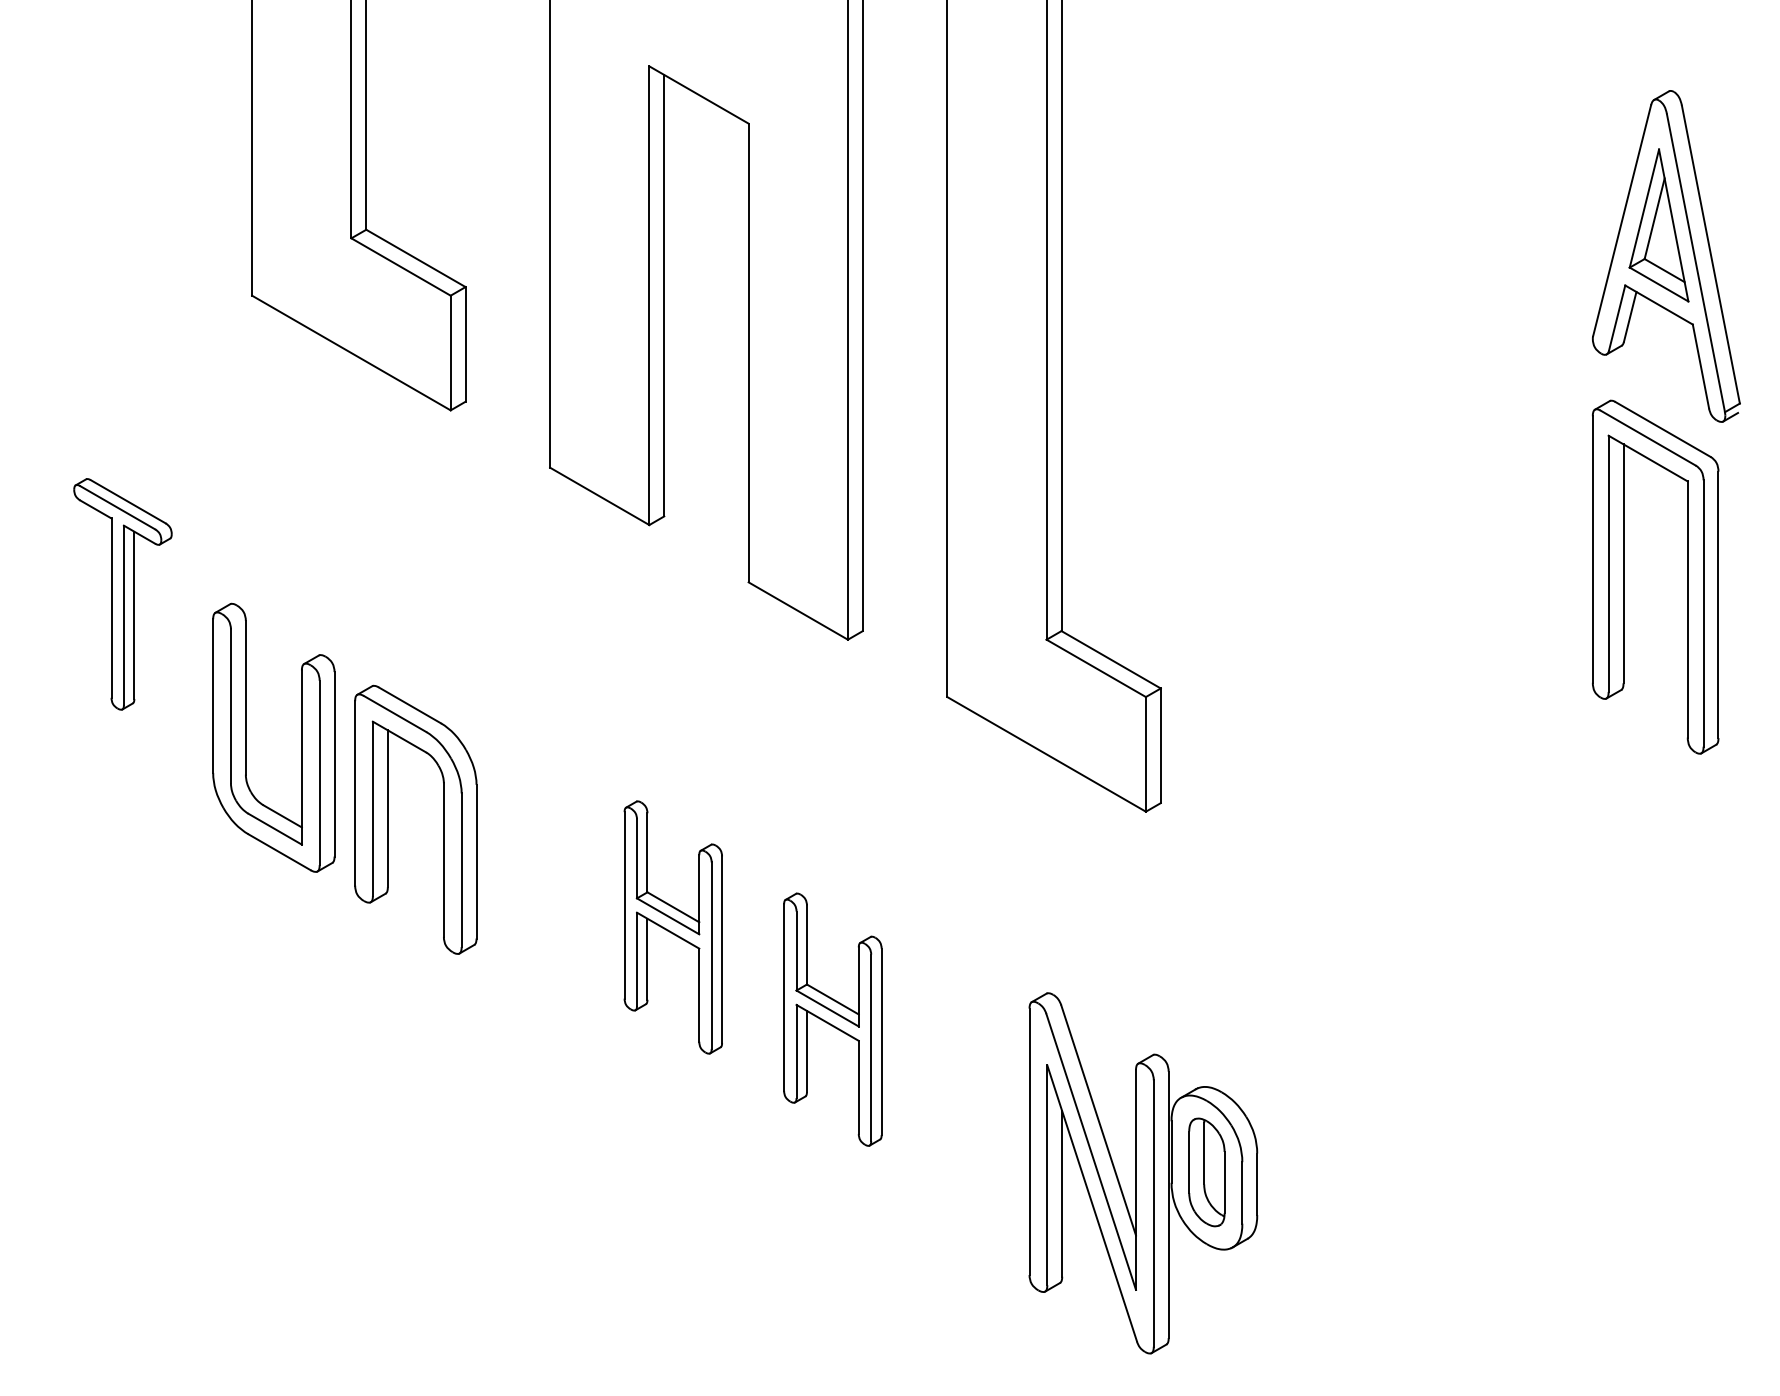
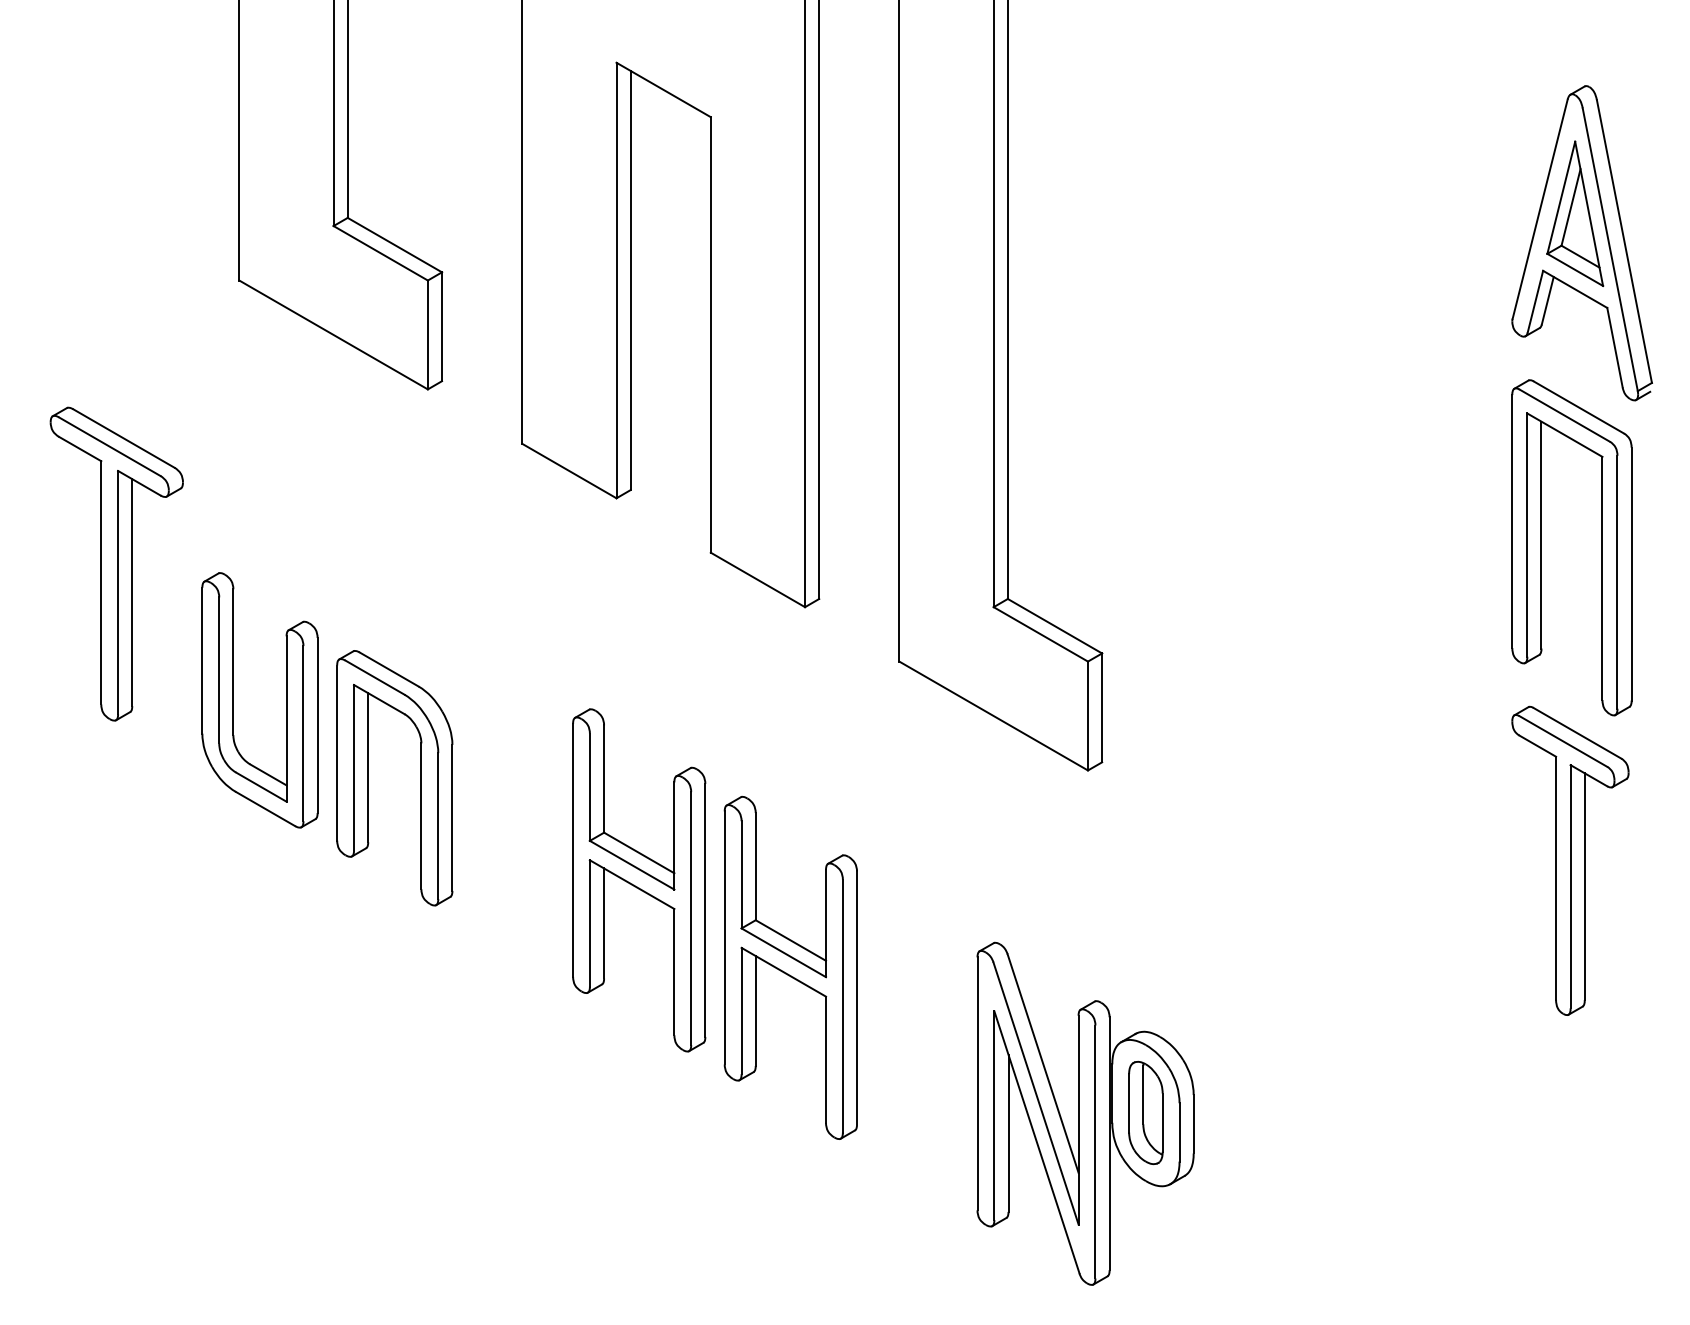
part: (122, 593) -> (116, 563), size x1.43
part: (1654, 906) -> (1570, 860), added
part: (673, 927) -> (639, 880), size x1.43
part: (832, 1019) -> (790, 967), size x1.43

